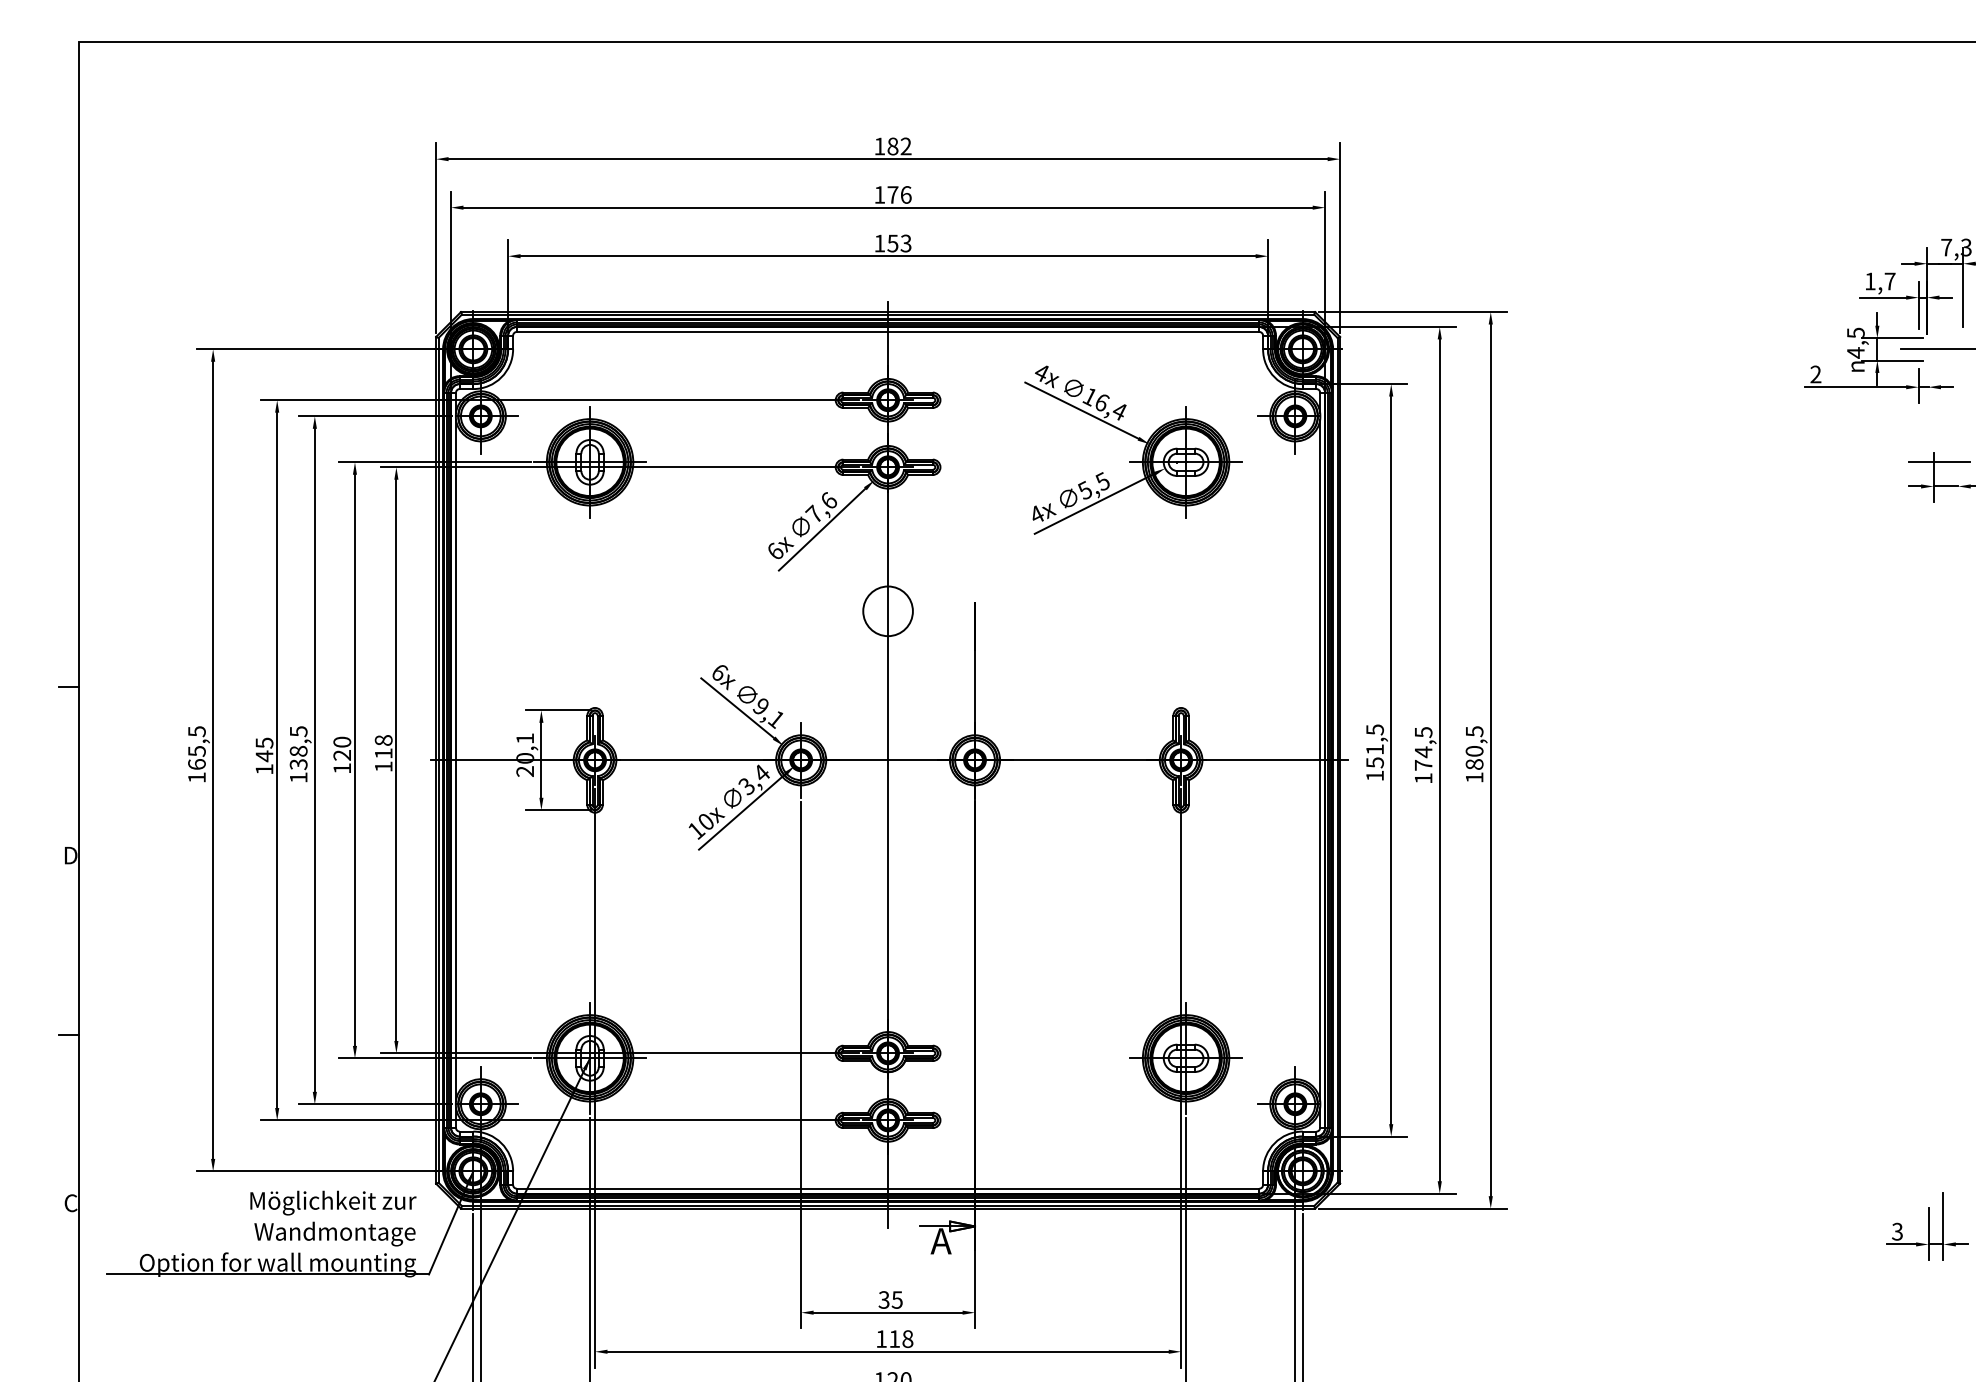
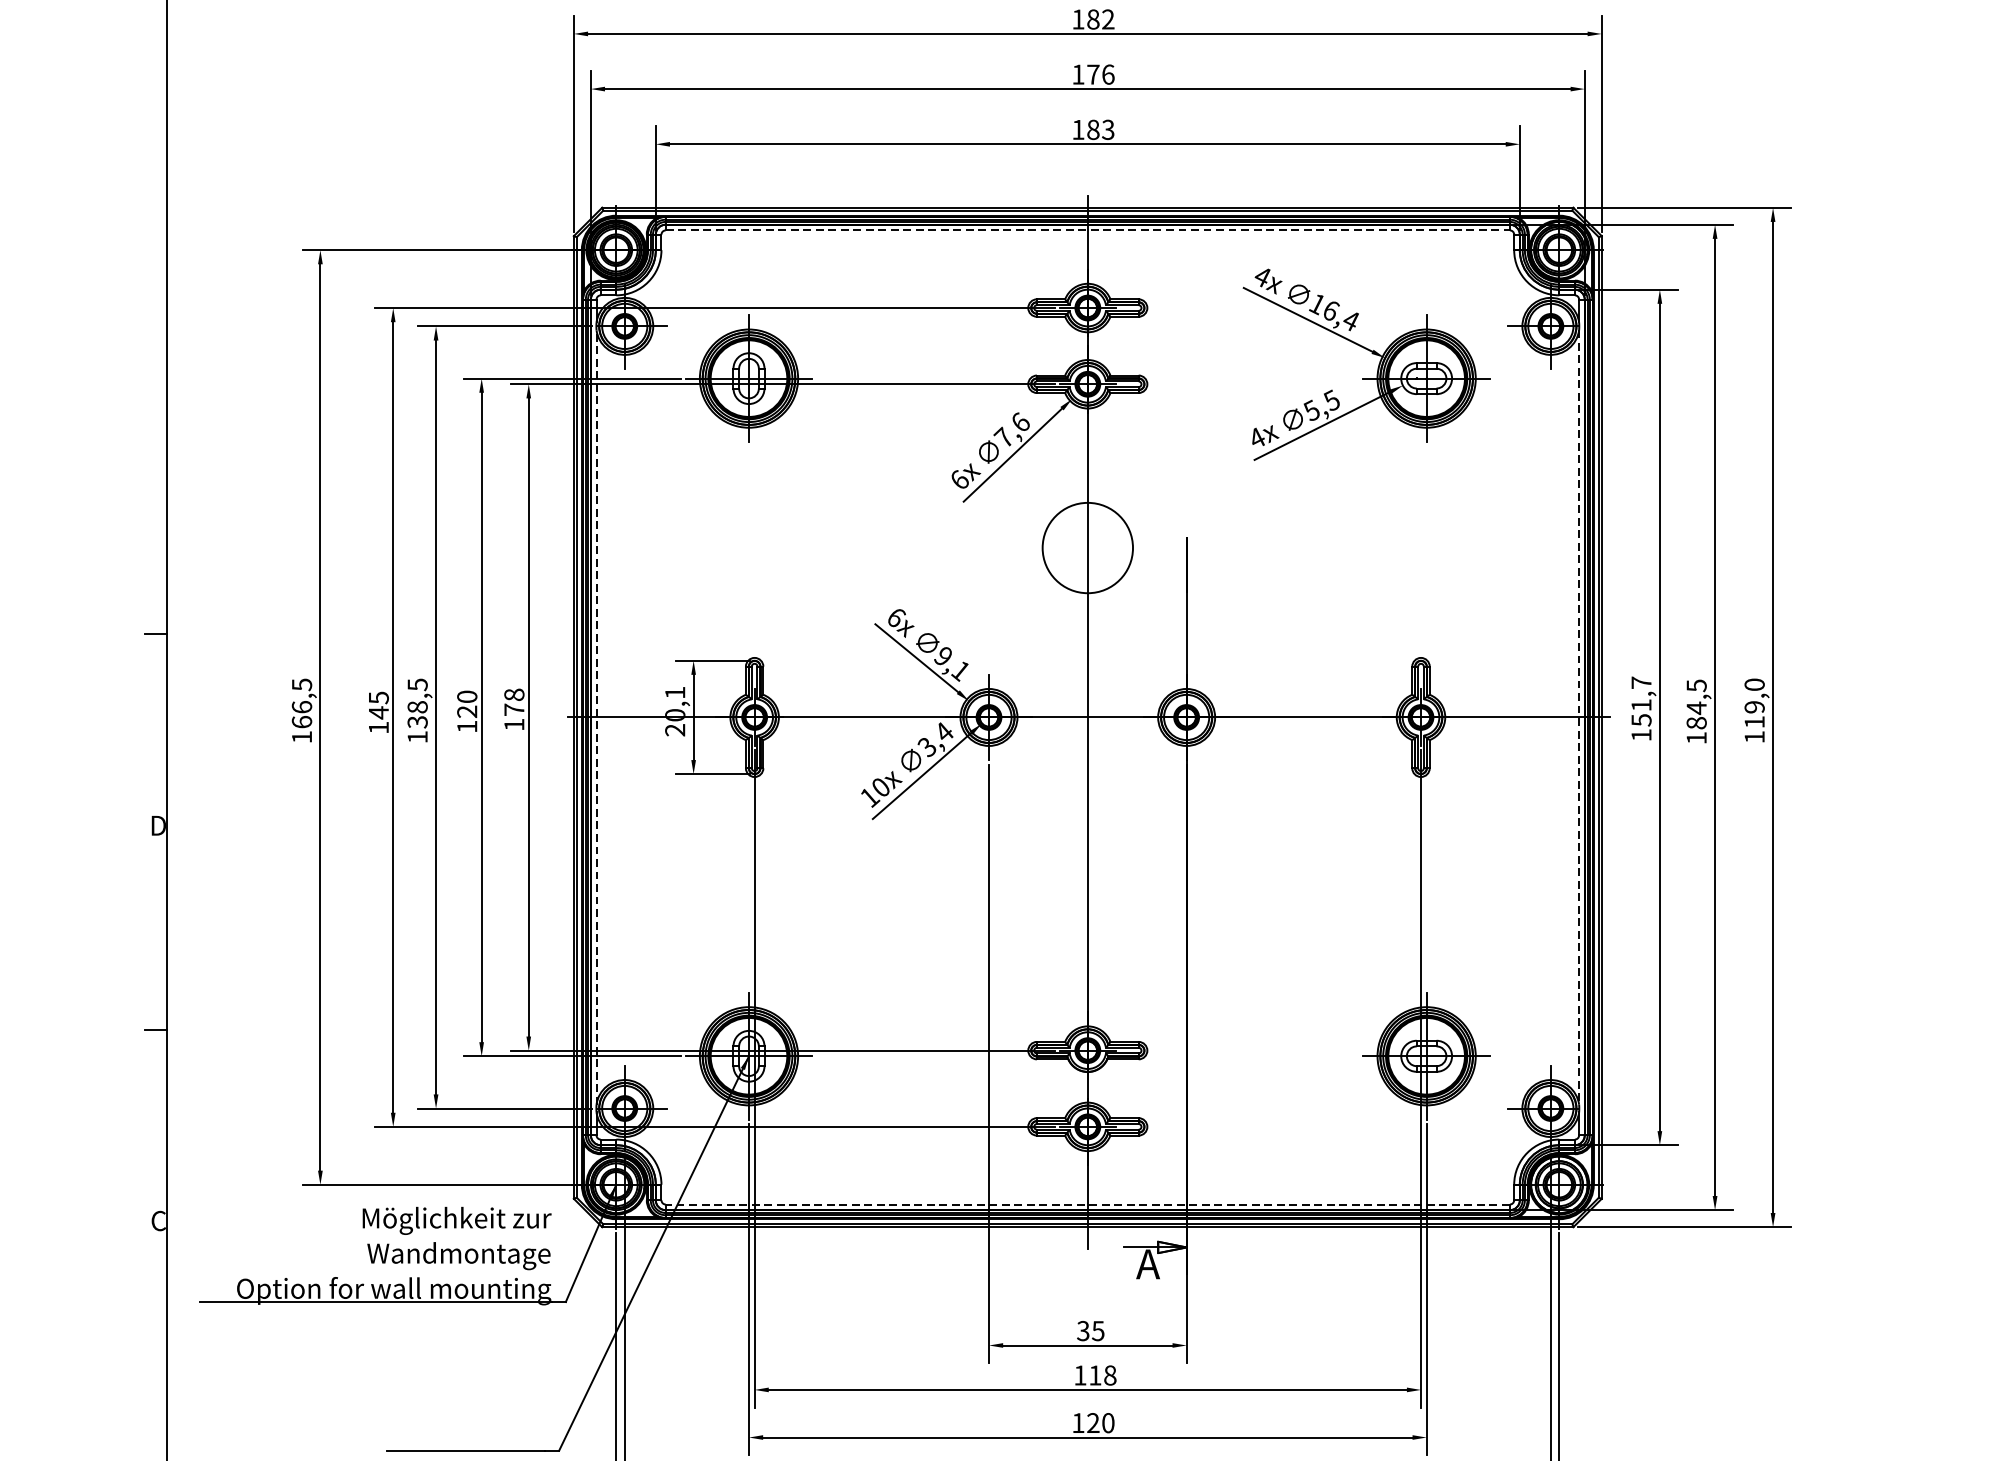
text: (892, 243) -> (1092, 129), 153 -> 183
line: (888, 331) -> (1088, 229), solid -> dashed
circle: (887, 611) -> (1087, 548), size x1.6
text: (1374, 729) -> (1640, 682), 151,5 -> 151,7
text: (1474, 747) -> (1754, 702), 180,5 -> 119,0
text: (196, 750) -> (301, 706), 165,5 -> 166,5
text: (383, 753) -> (514, 709), 118 -> 178
line: (456, 759) -> (597, 716), solid -> dashed
line: (1320, 760) -> (1579, 717), solid -> dashed
text: (1423, 764) -> (1696, 722), 174,5 -> 184,5
line: (887, 1188) -> (1087, 1204), solid -> dashed

